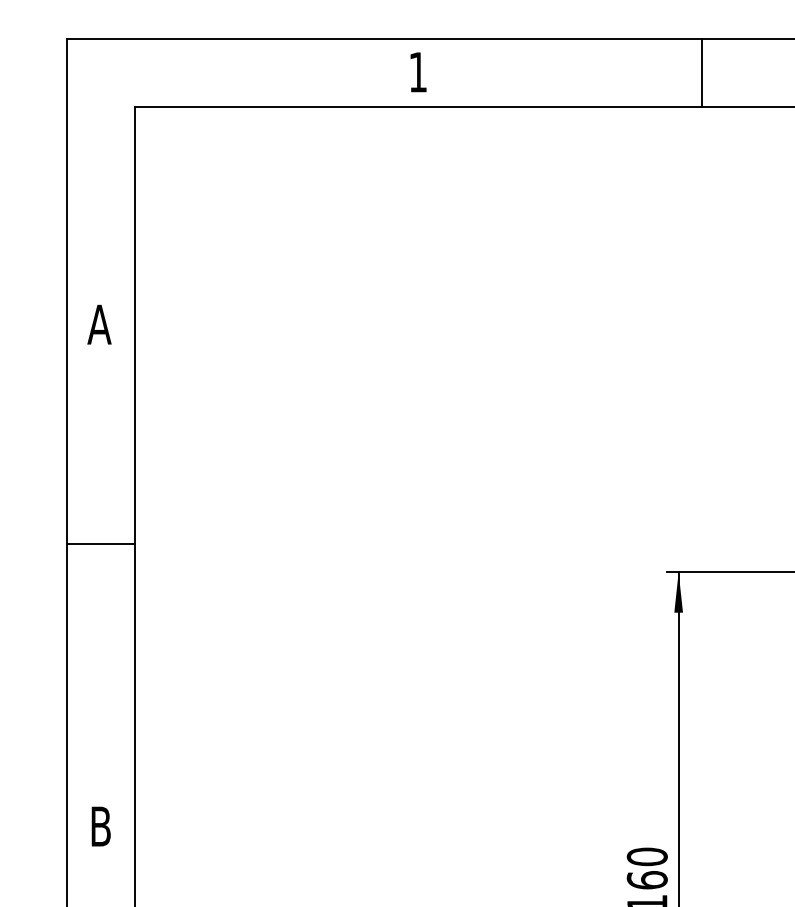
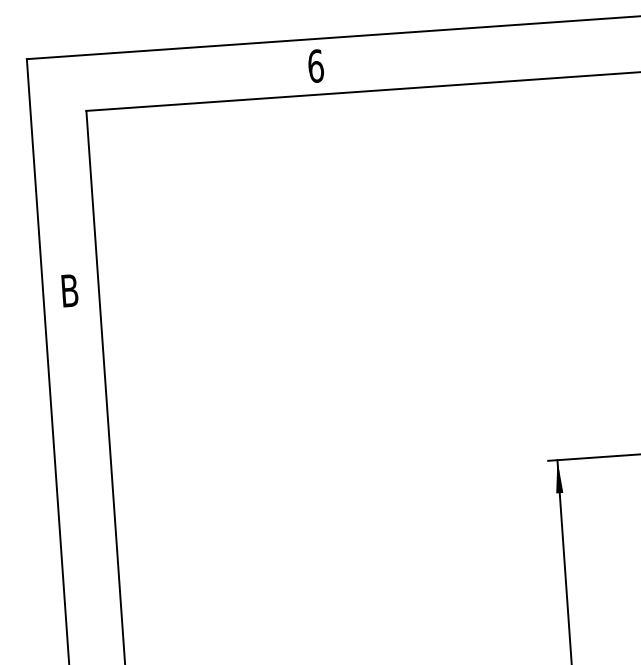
text: (418, 71) -> (316, 65), 1 -> 6
line: (702, 73) -> (548, 50), removed
text: (99, 324) -> (69, 290), A -> B
line: (101, 543) -> (83, 469), removed

